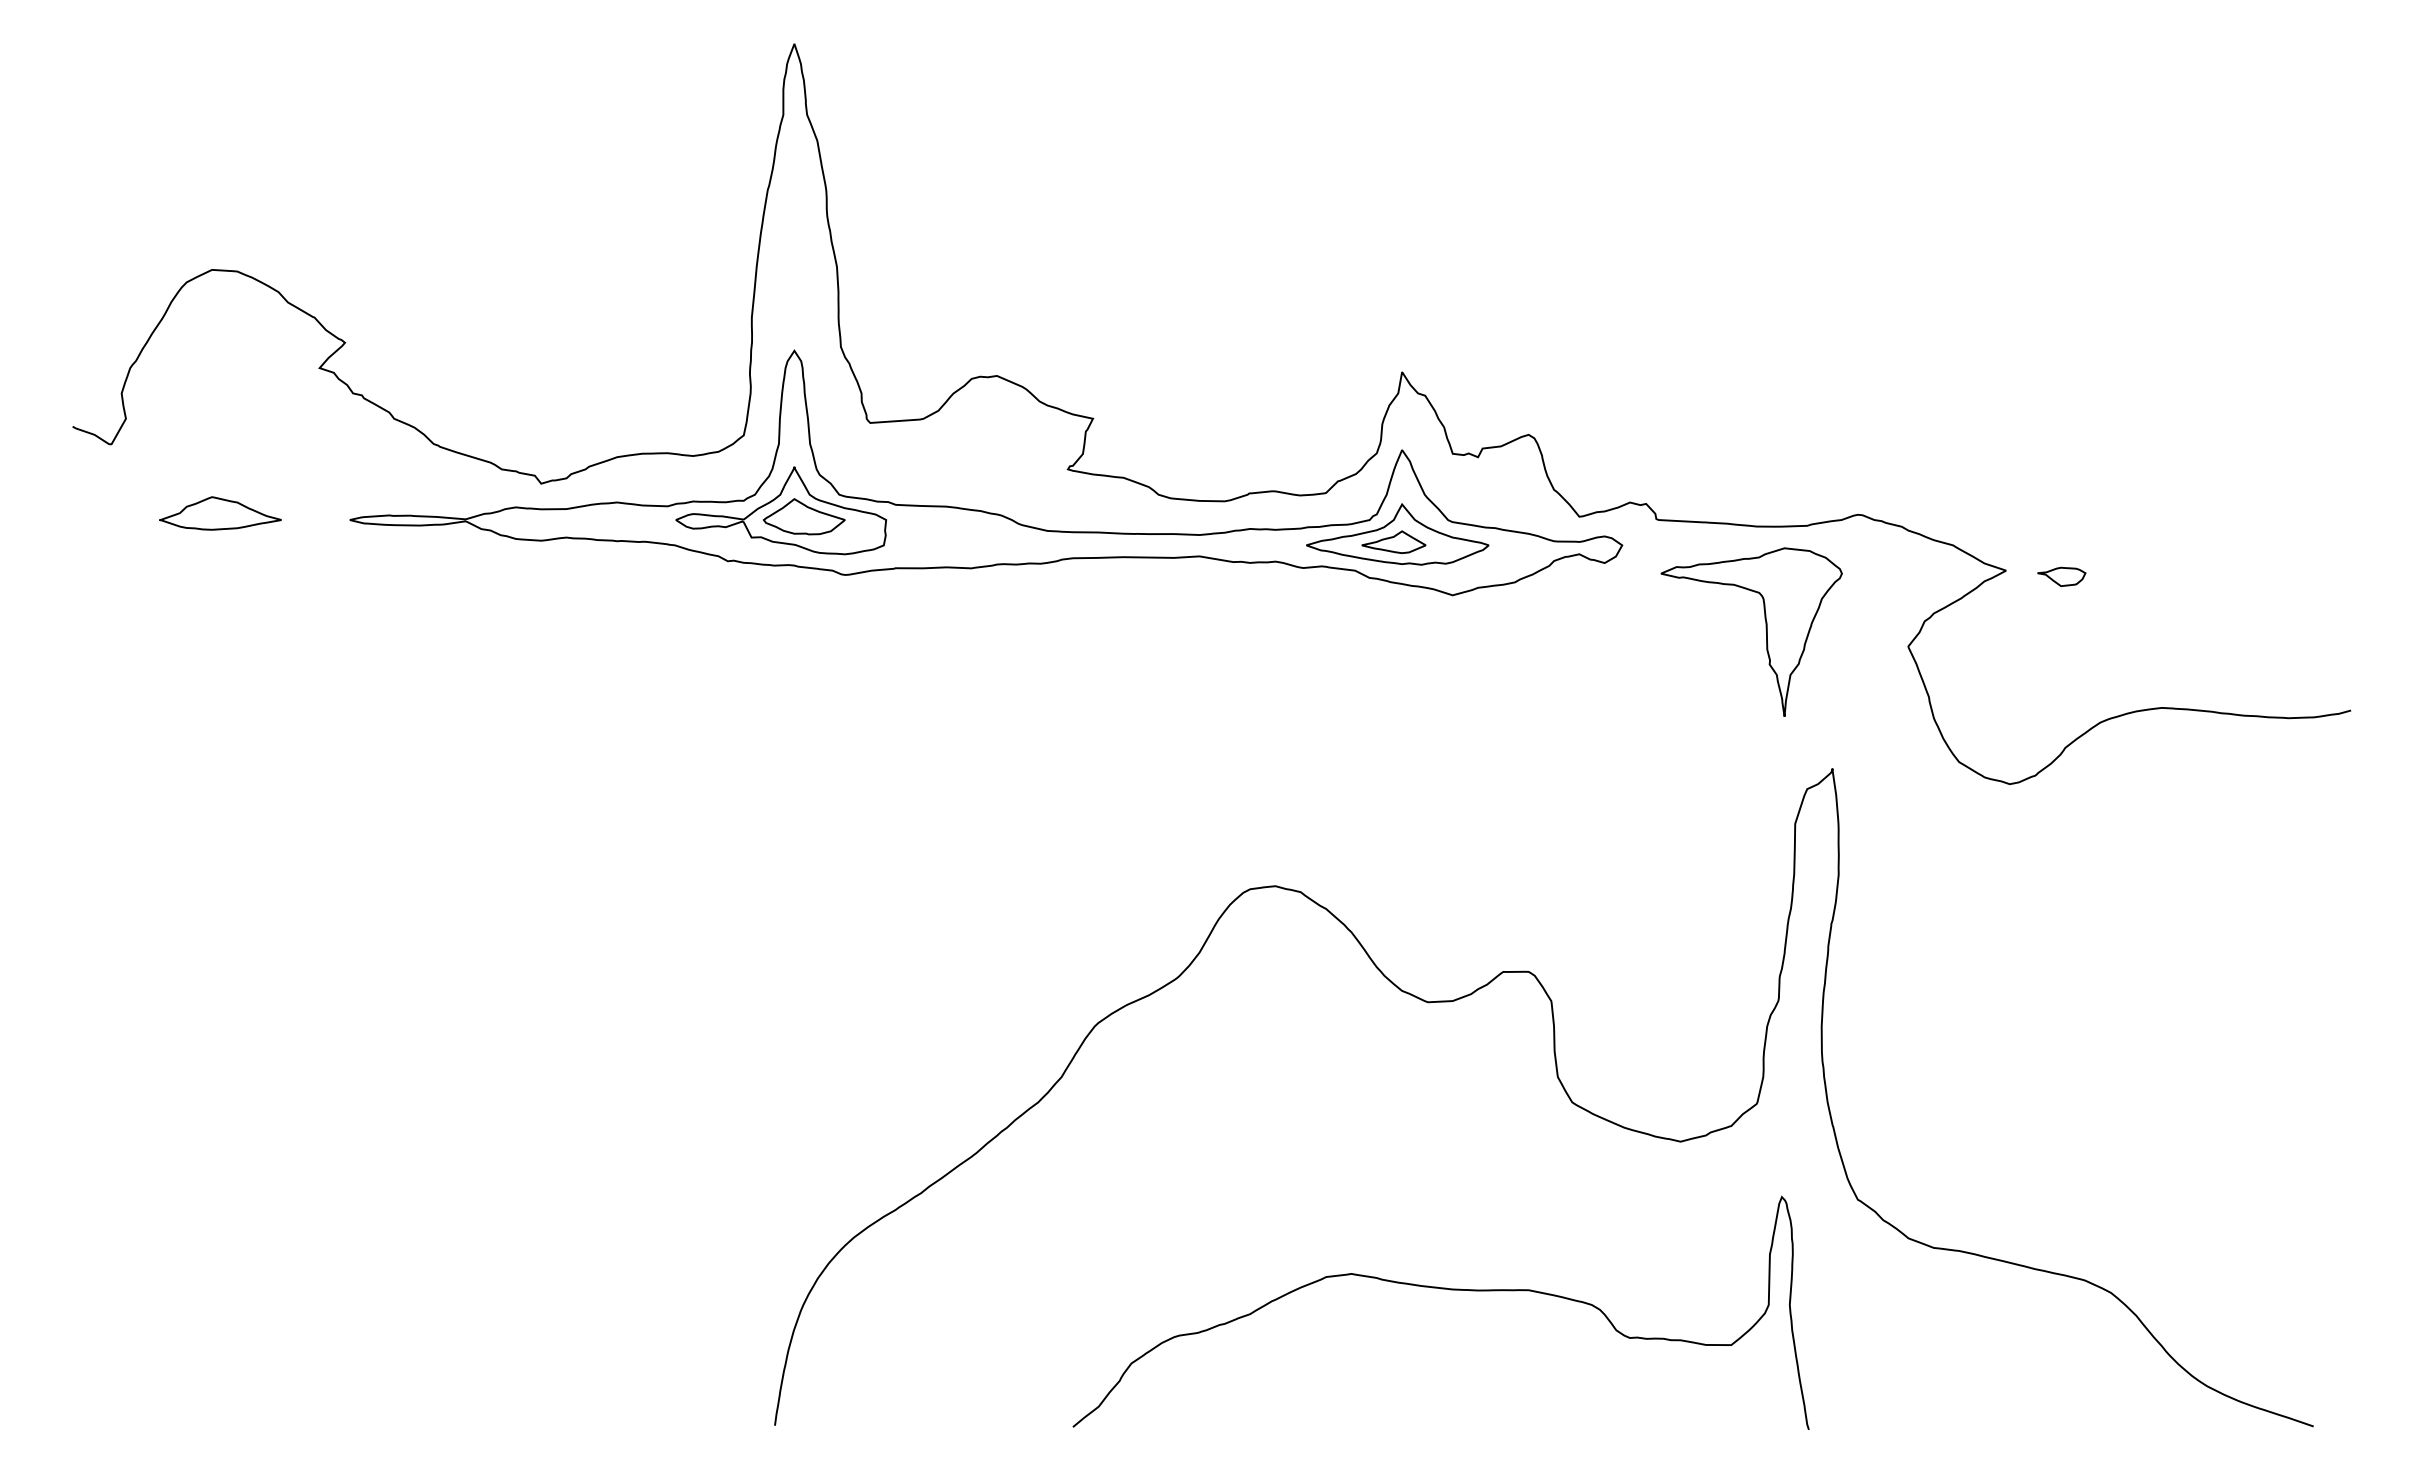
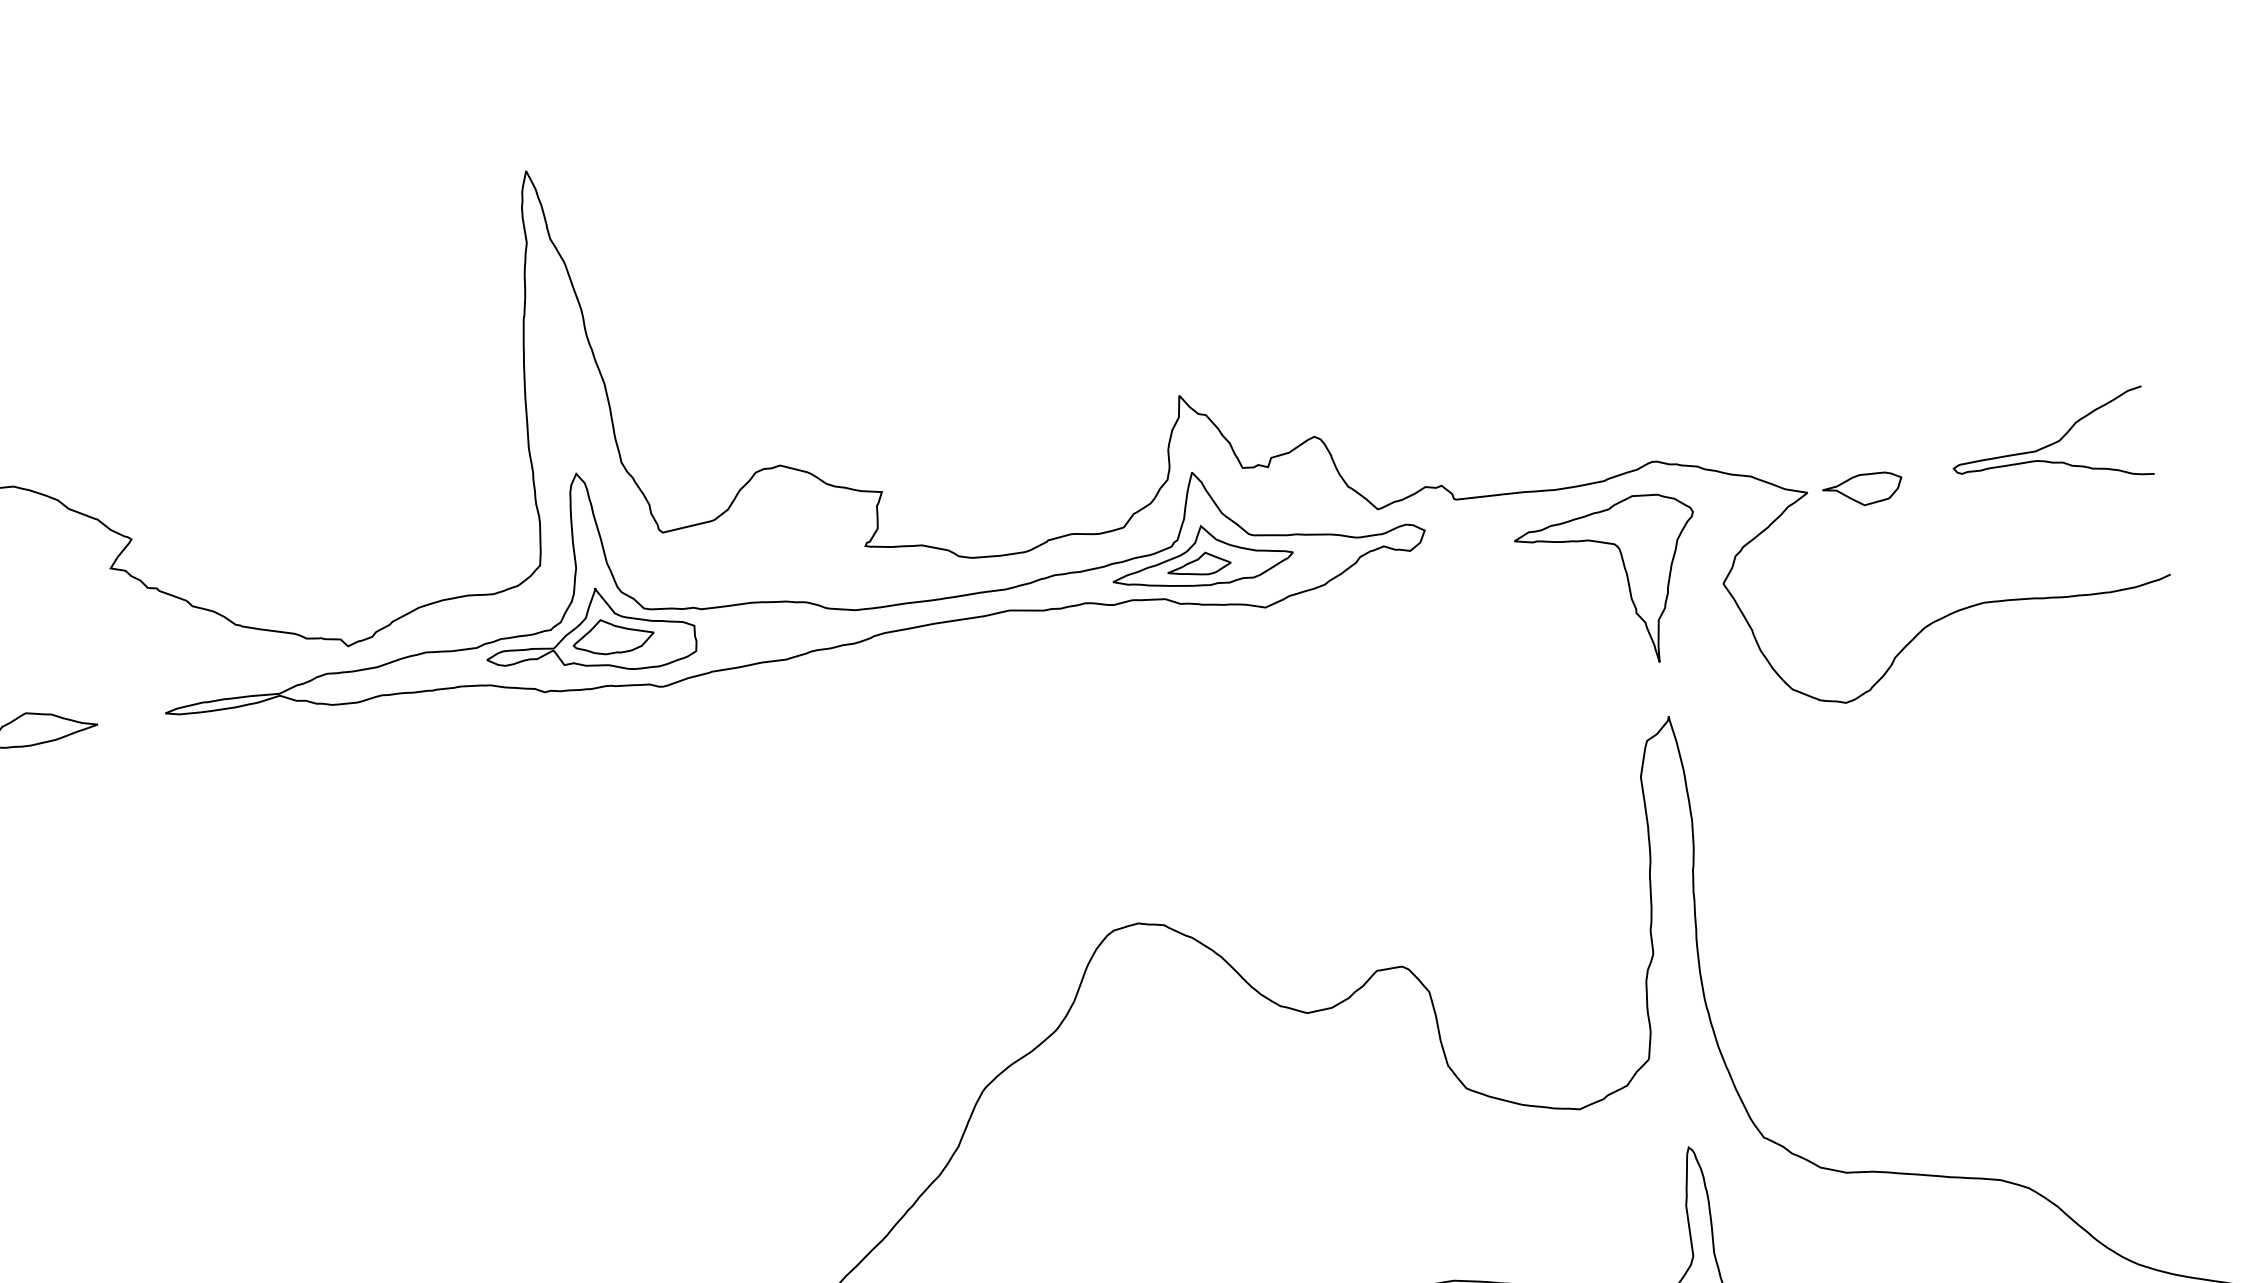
curve: (2252, 564) -> (2049, 446), added
part: (2061, 576) -> (1863, 489), size x1.67
part: (1765, 629) -> (1626, 579), moved

